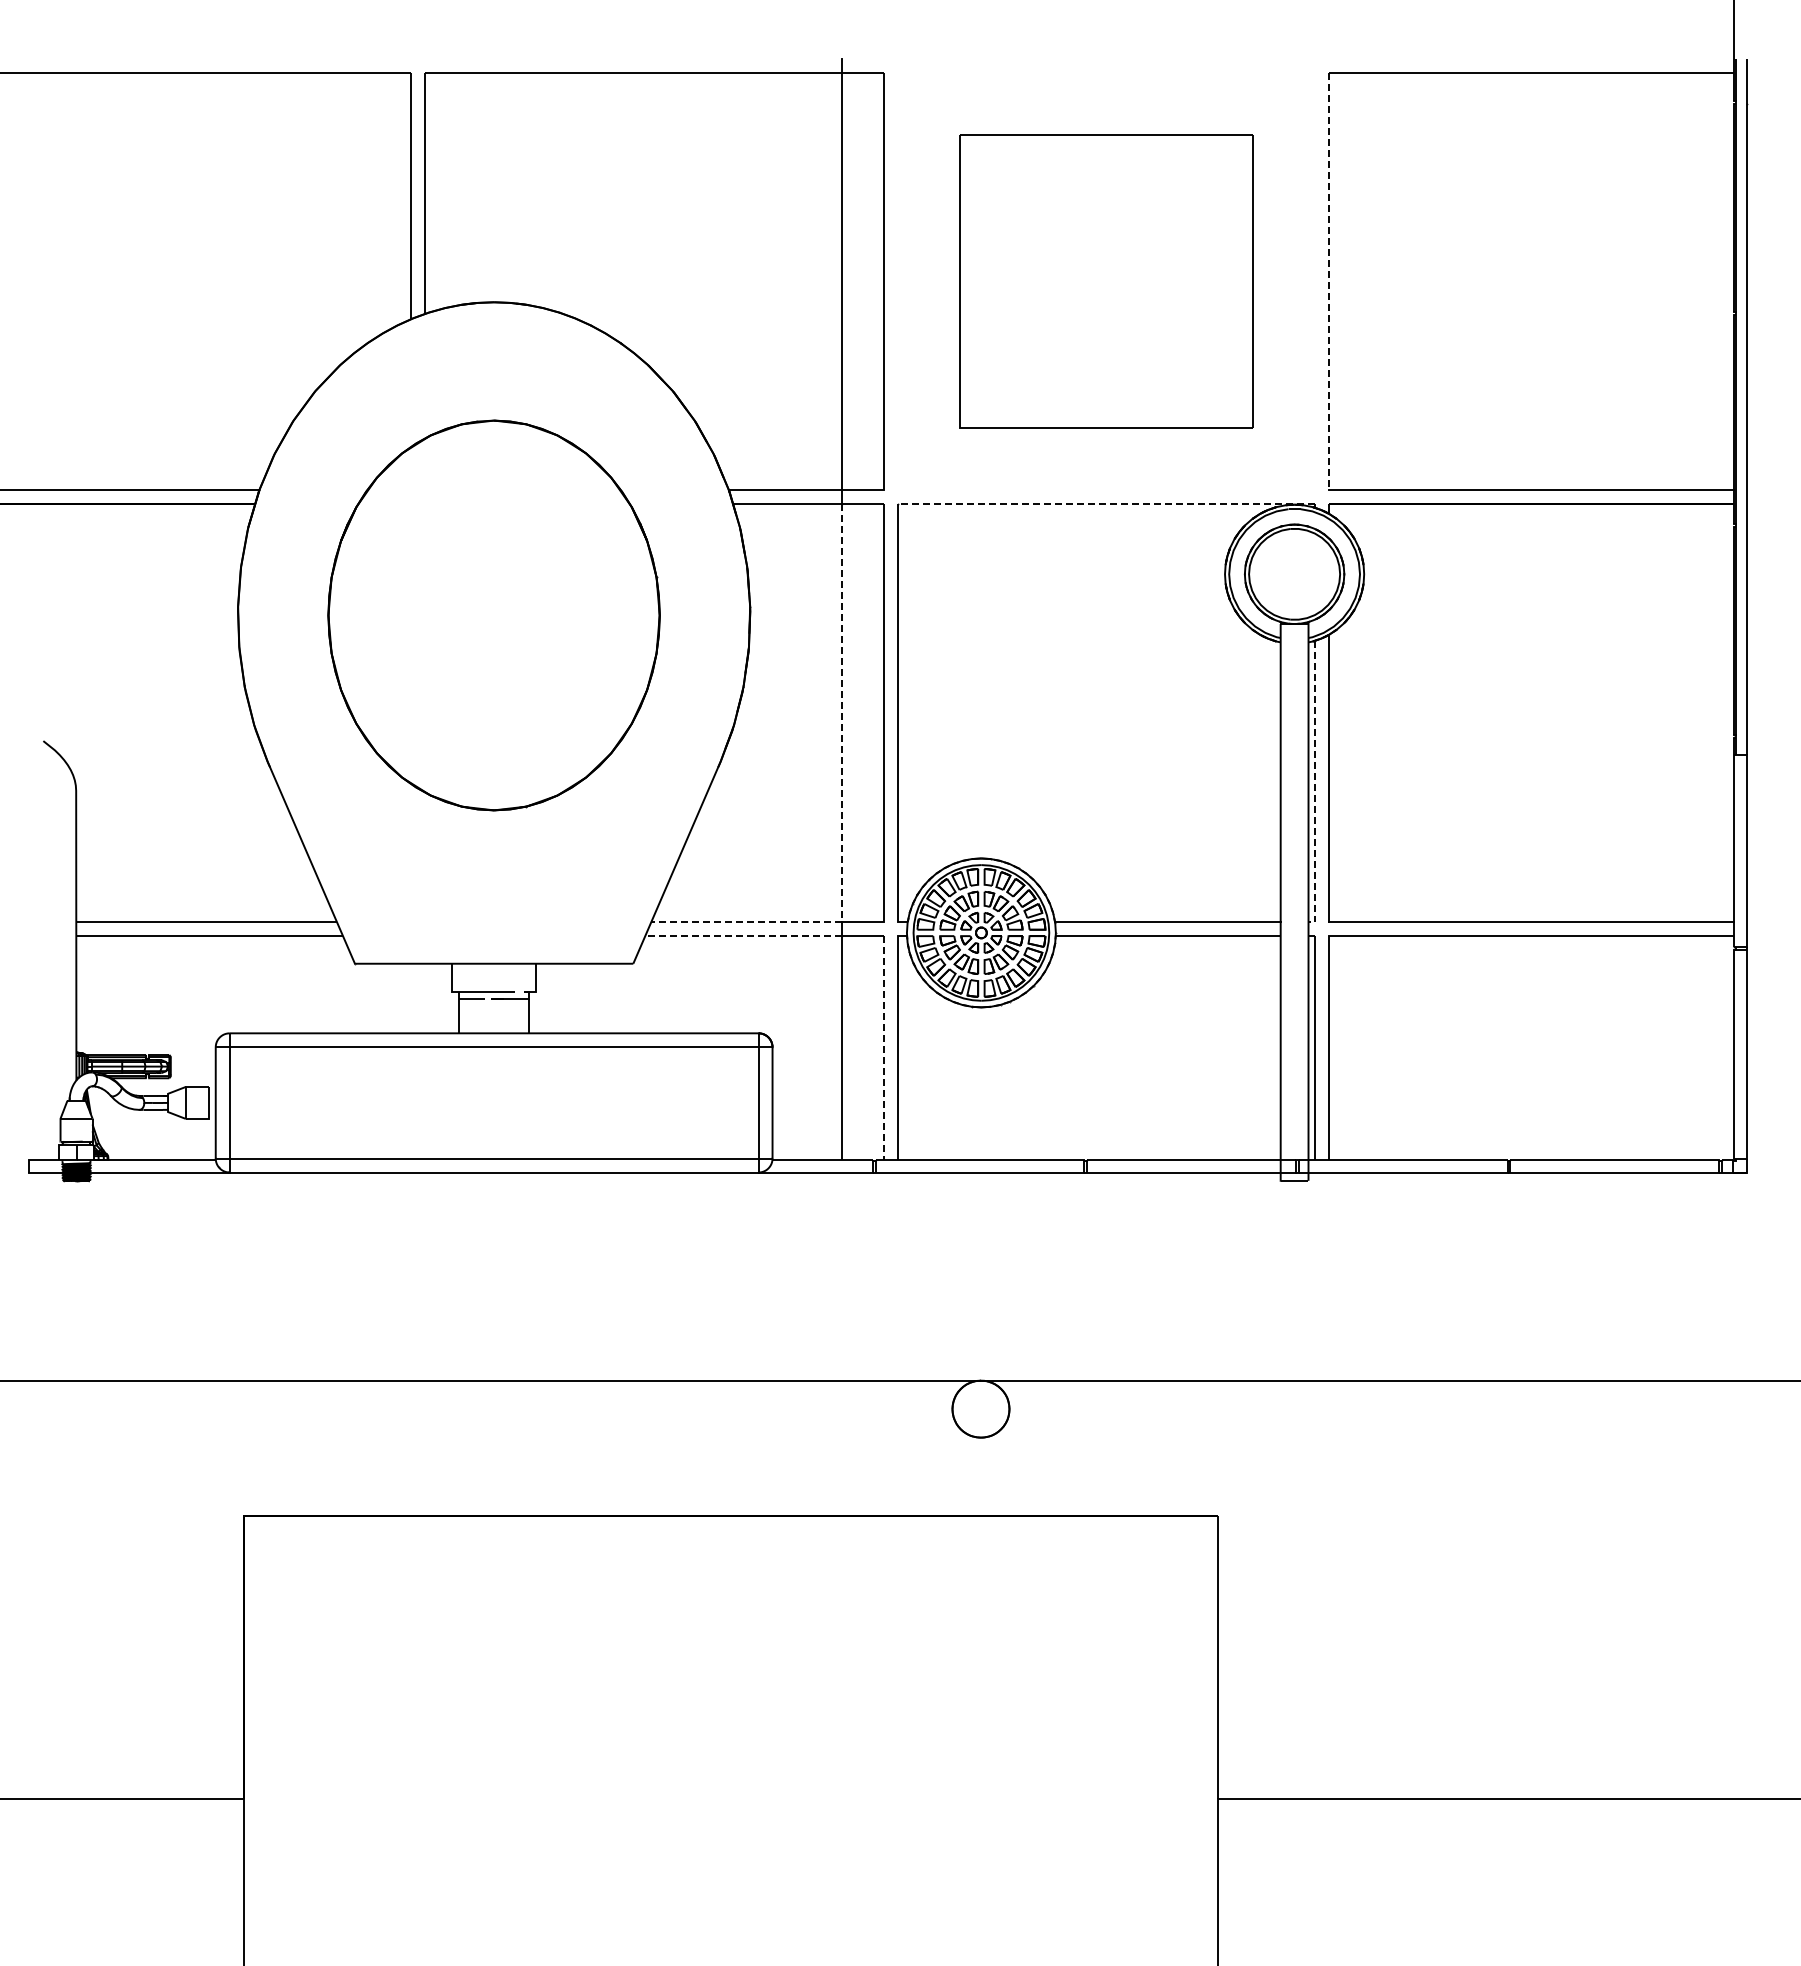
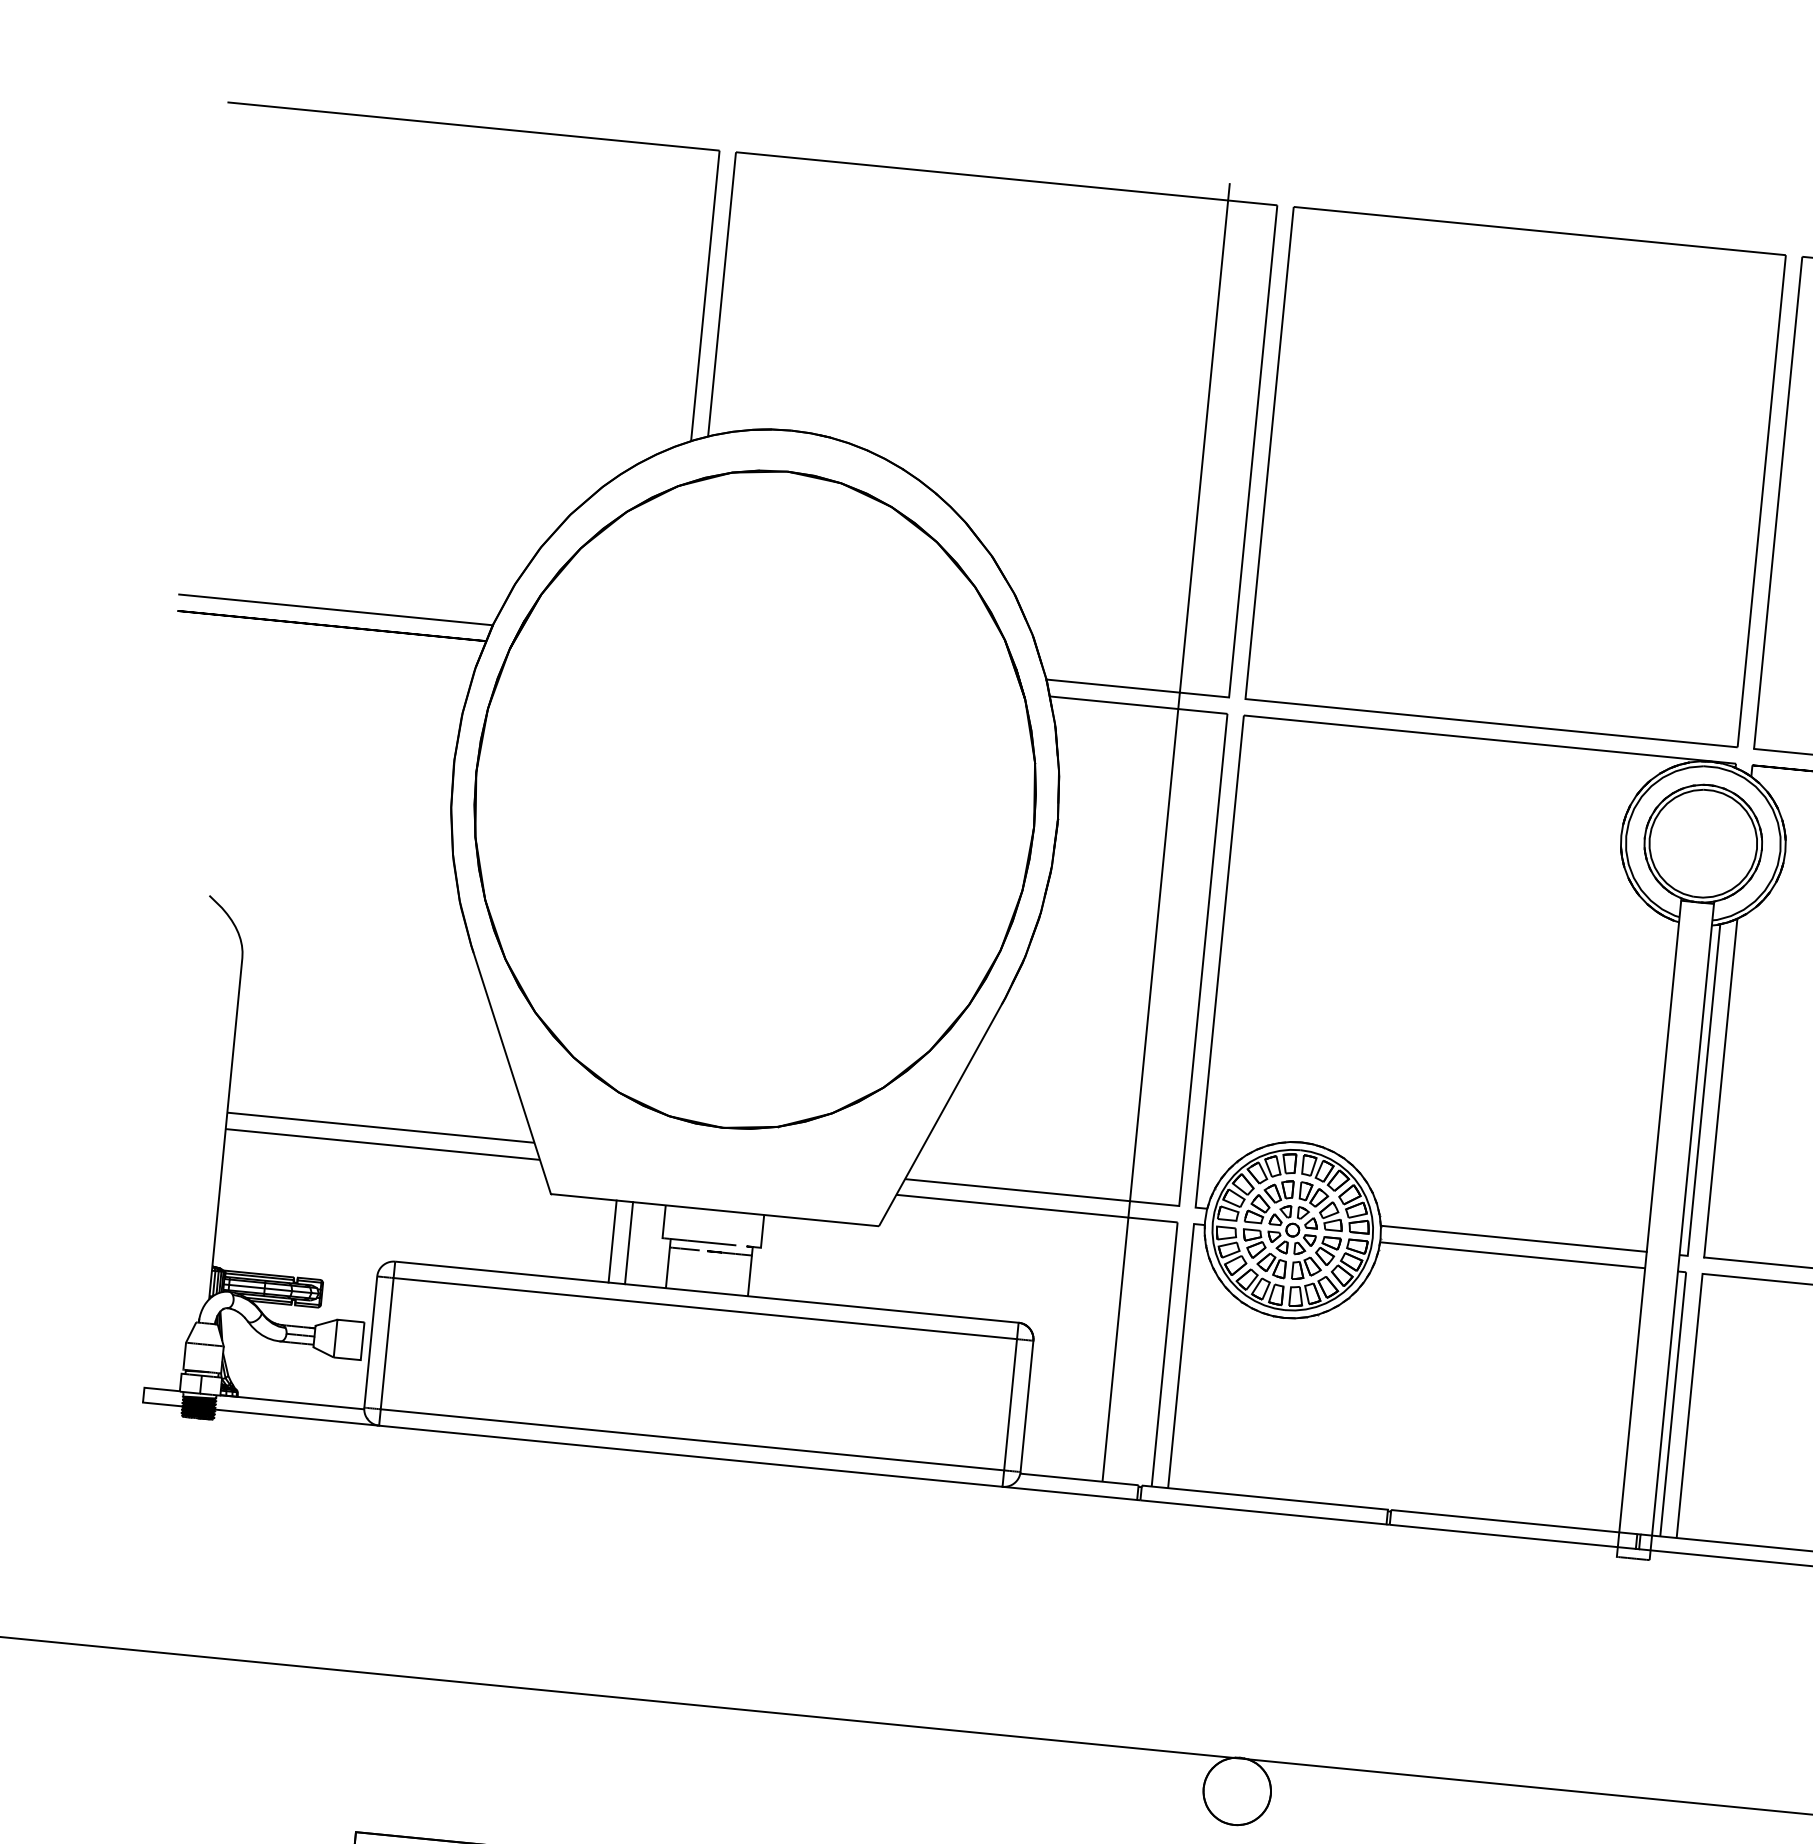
part: (1106, 281) -> (1515, 476), size x1.43
line: (1329, 281) -> (1778, 502), dashed -> solid
line: (1105, 504) -> (1488, 739), dashed -> solid
part: (493, 615) -> (754, 799), size x1.43
line: (1315, 785) -> (1703, 1095), dashed -> solid
line: (842, 809) -> (1143, 1068), dashed -> solid
line: (744, 935) -> (1013, 1205), dashed -> solid
line: (410, 998) -> (612, 1241), added
line: (424, 998) -> (628, 1243), added
line: (883, 1048) -> (1164, 1355), dashed -> solid

